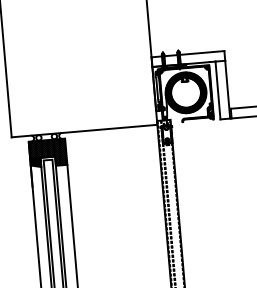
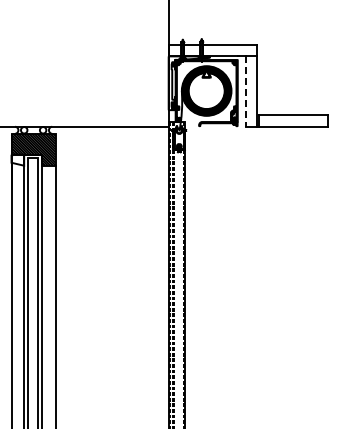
line: (218, 91) -> (245, 92), solid -> dashed
hatch: (35, 162) -> (17, 159), removed

